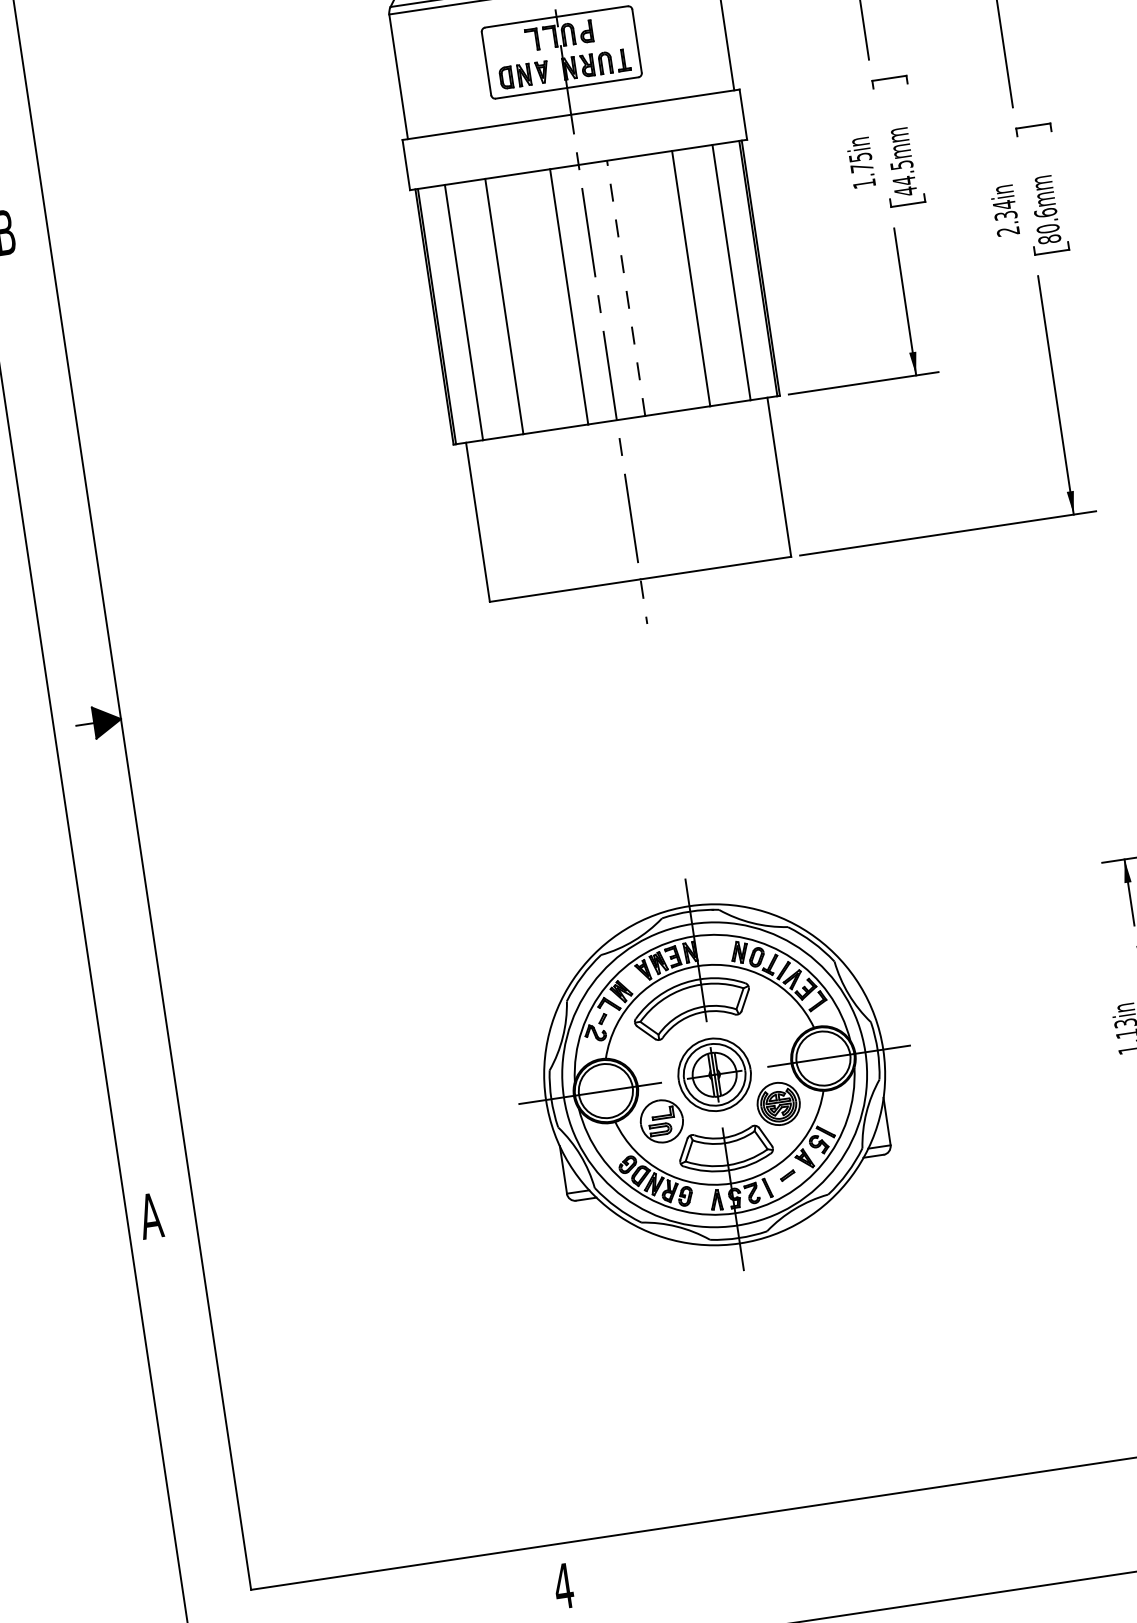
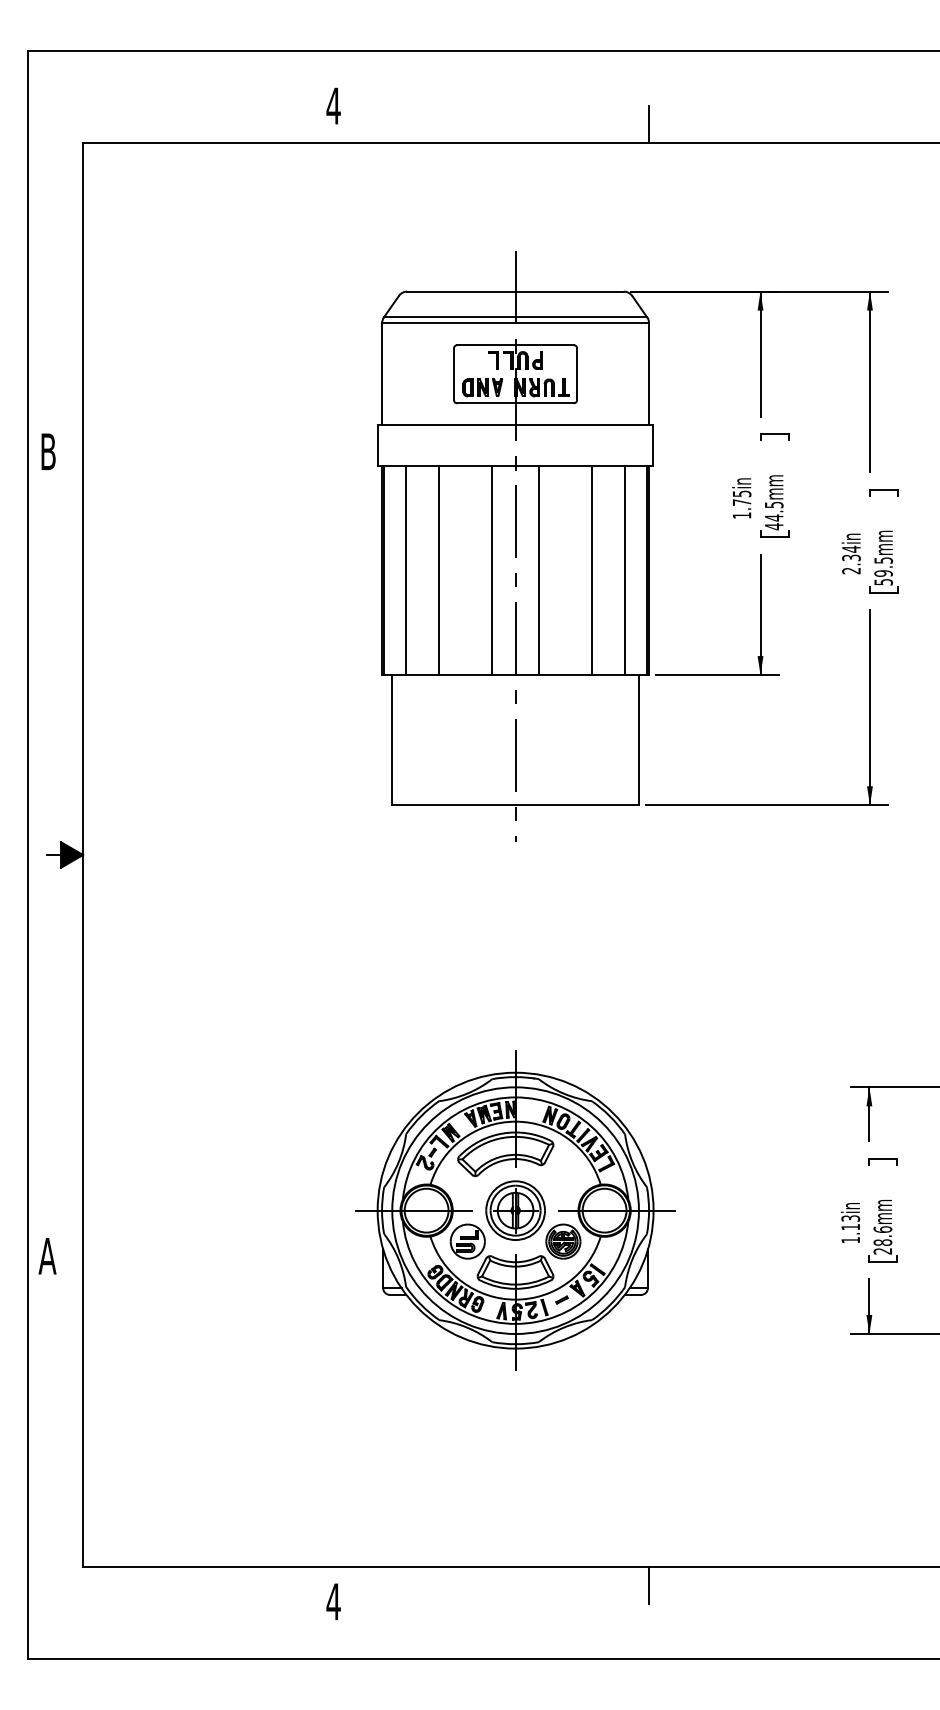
text: (1047, 226) -> (883, 571), 80.6mm -> 59.5mm
line: (625, 288) -> (538, 570), dashed -> solid
line: (946, 1508) -> (649, 1585), added

